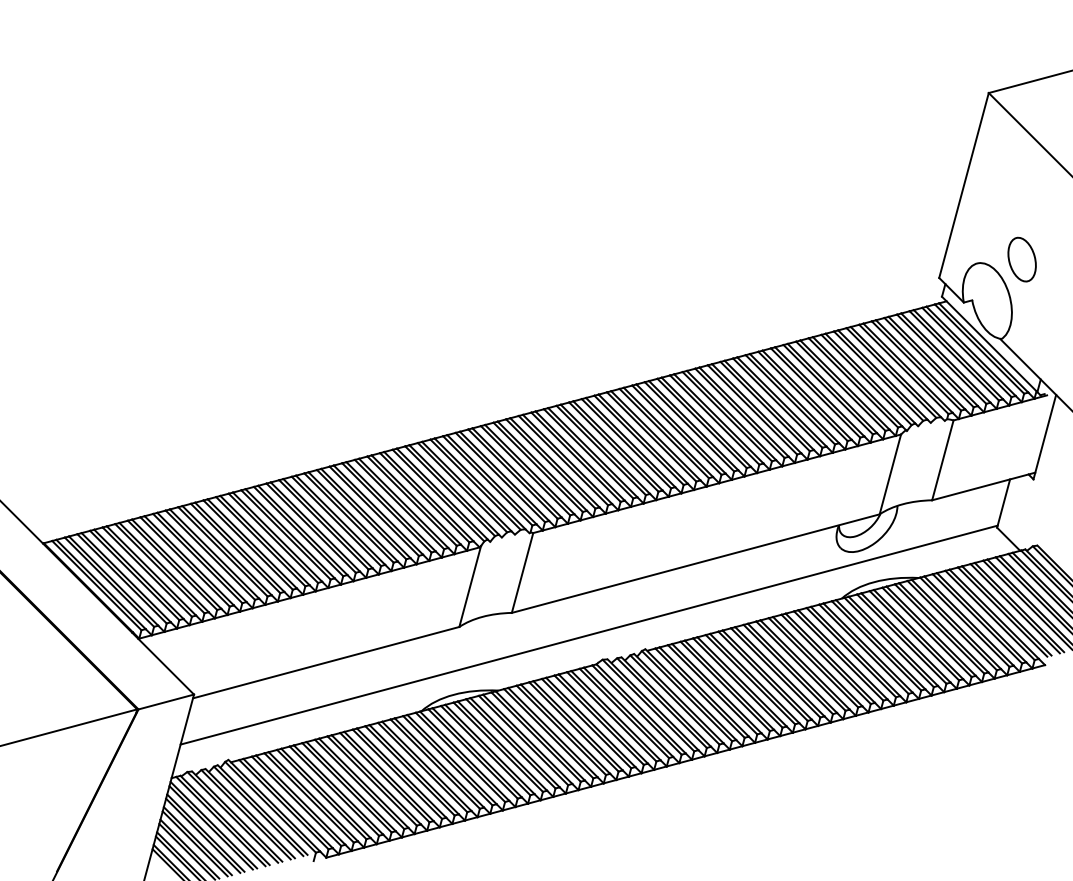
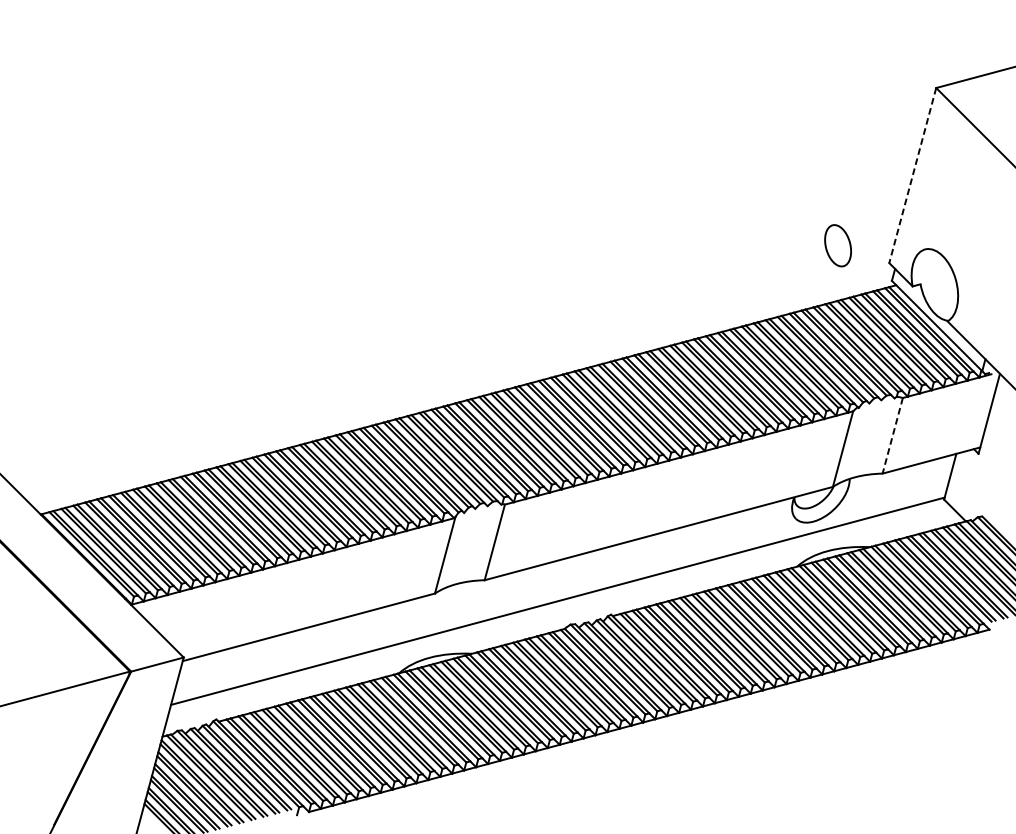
line: (964, 185) -> (913, 175), solid -> dashed
part: (1021, 259) -> (837, 245), moved
line: (942, 460) -> (892, 435), solid -> dashed

